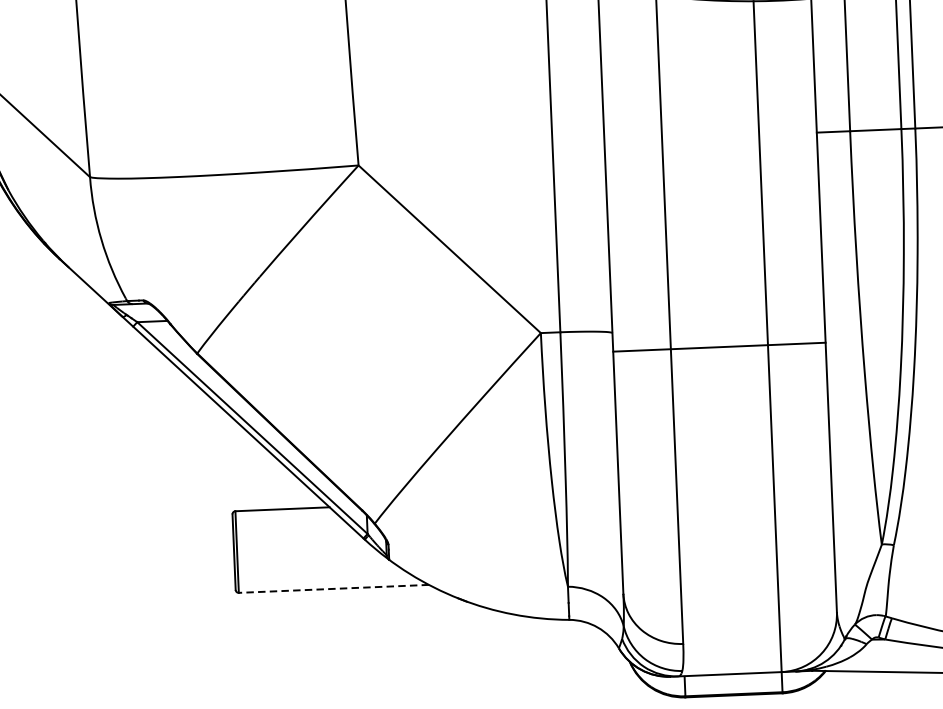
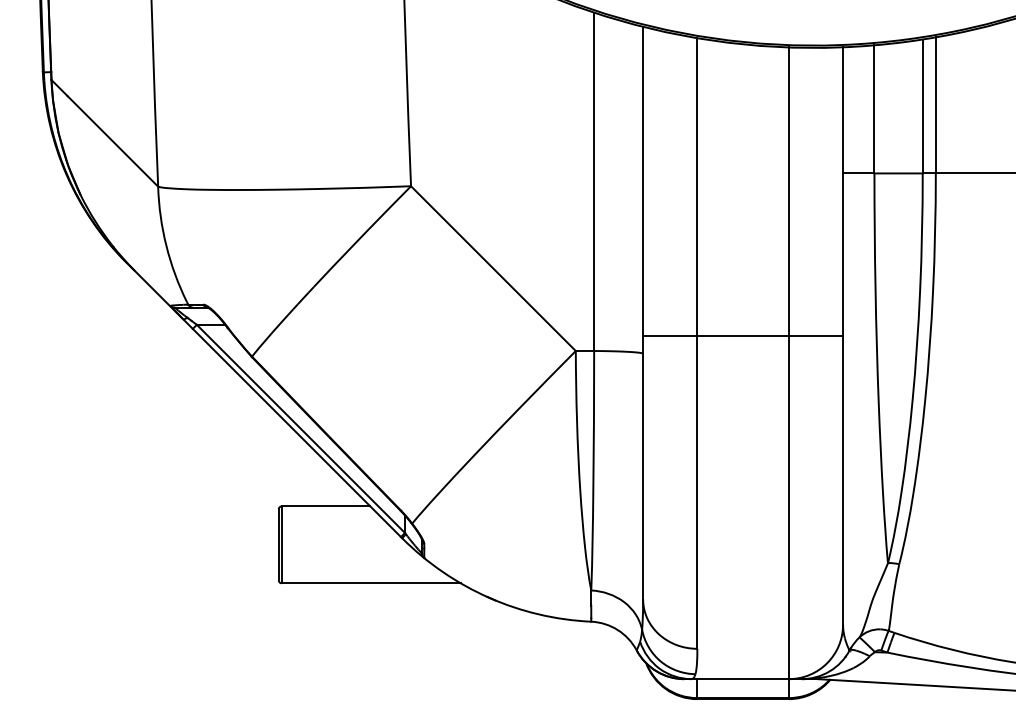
line: (719, 347) -> (743, 336), moved
line: (334, 589) -> (371, 583), dashed -> solid

